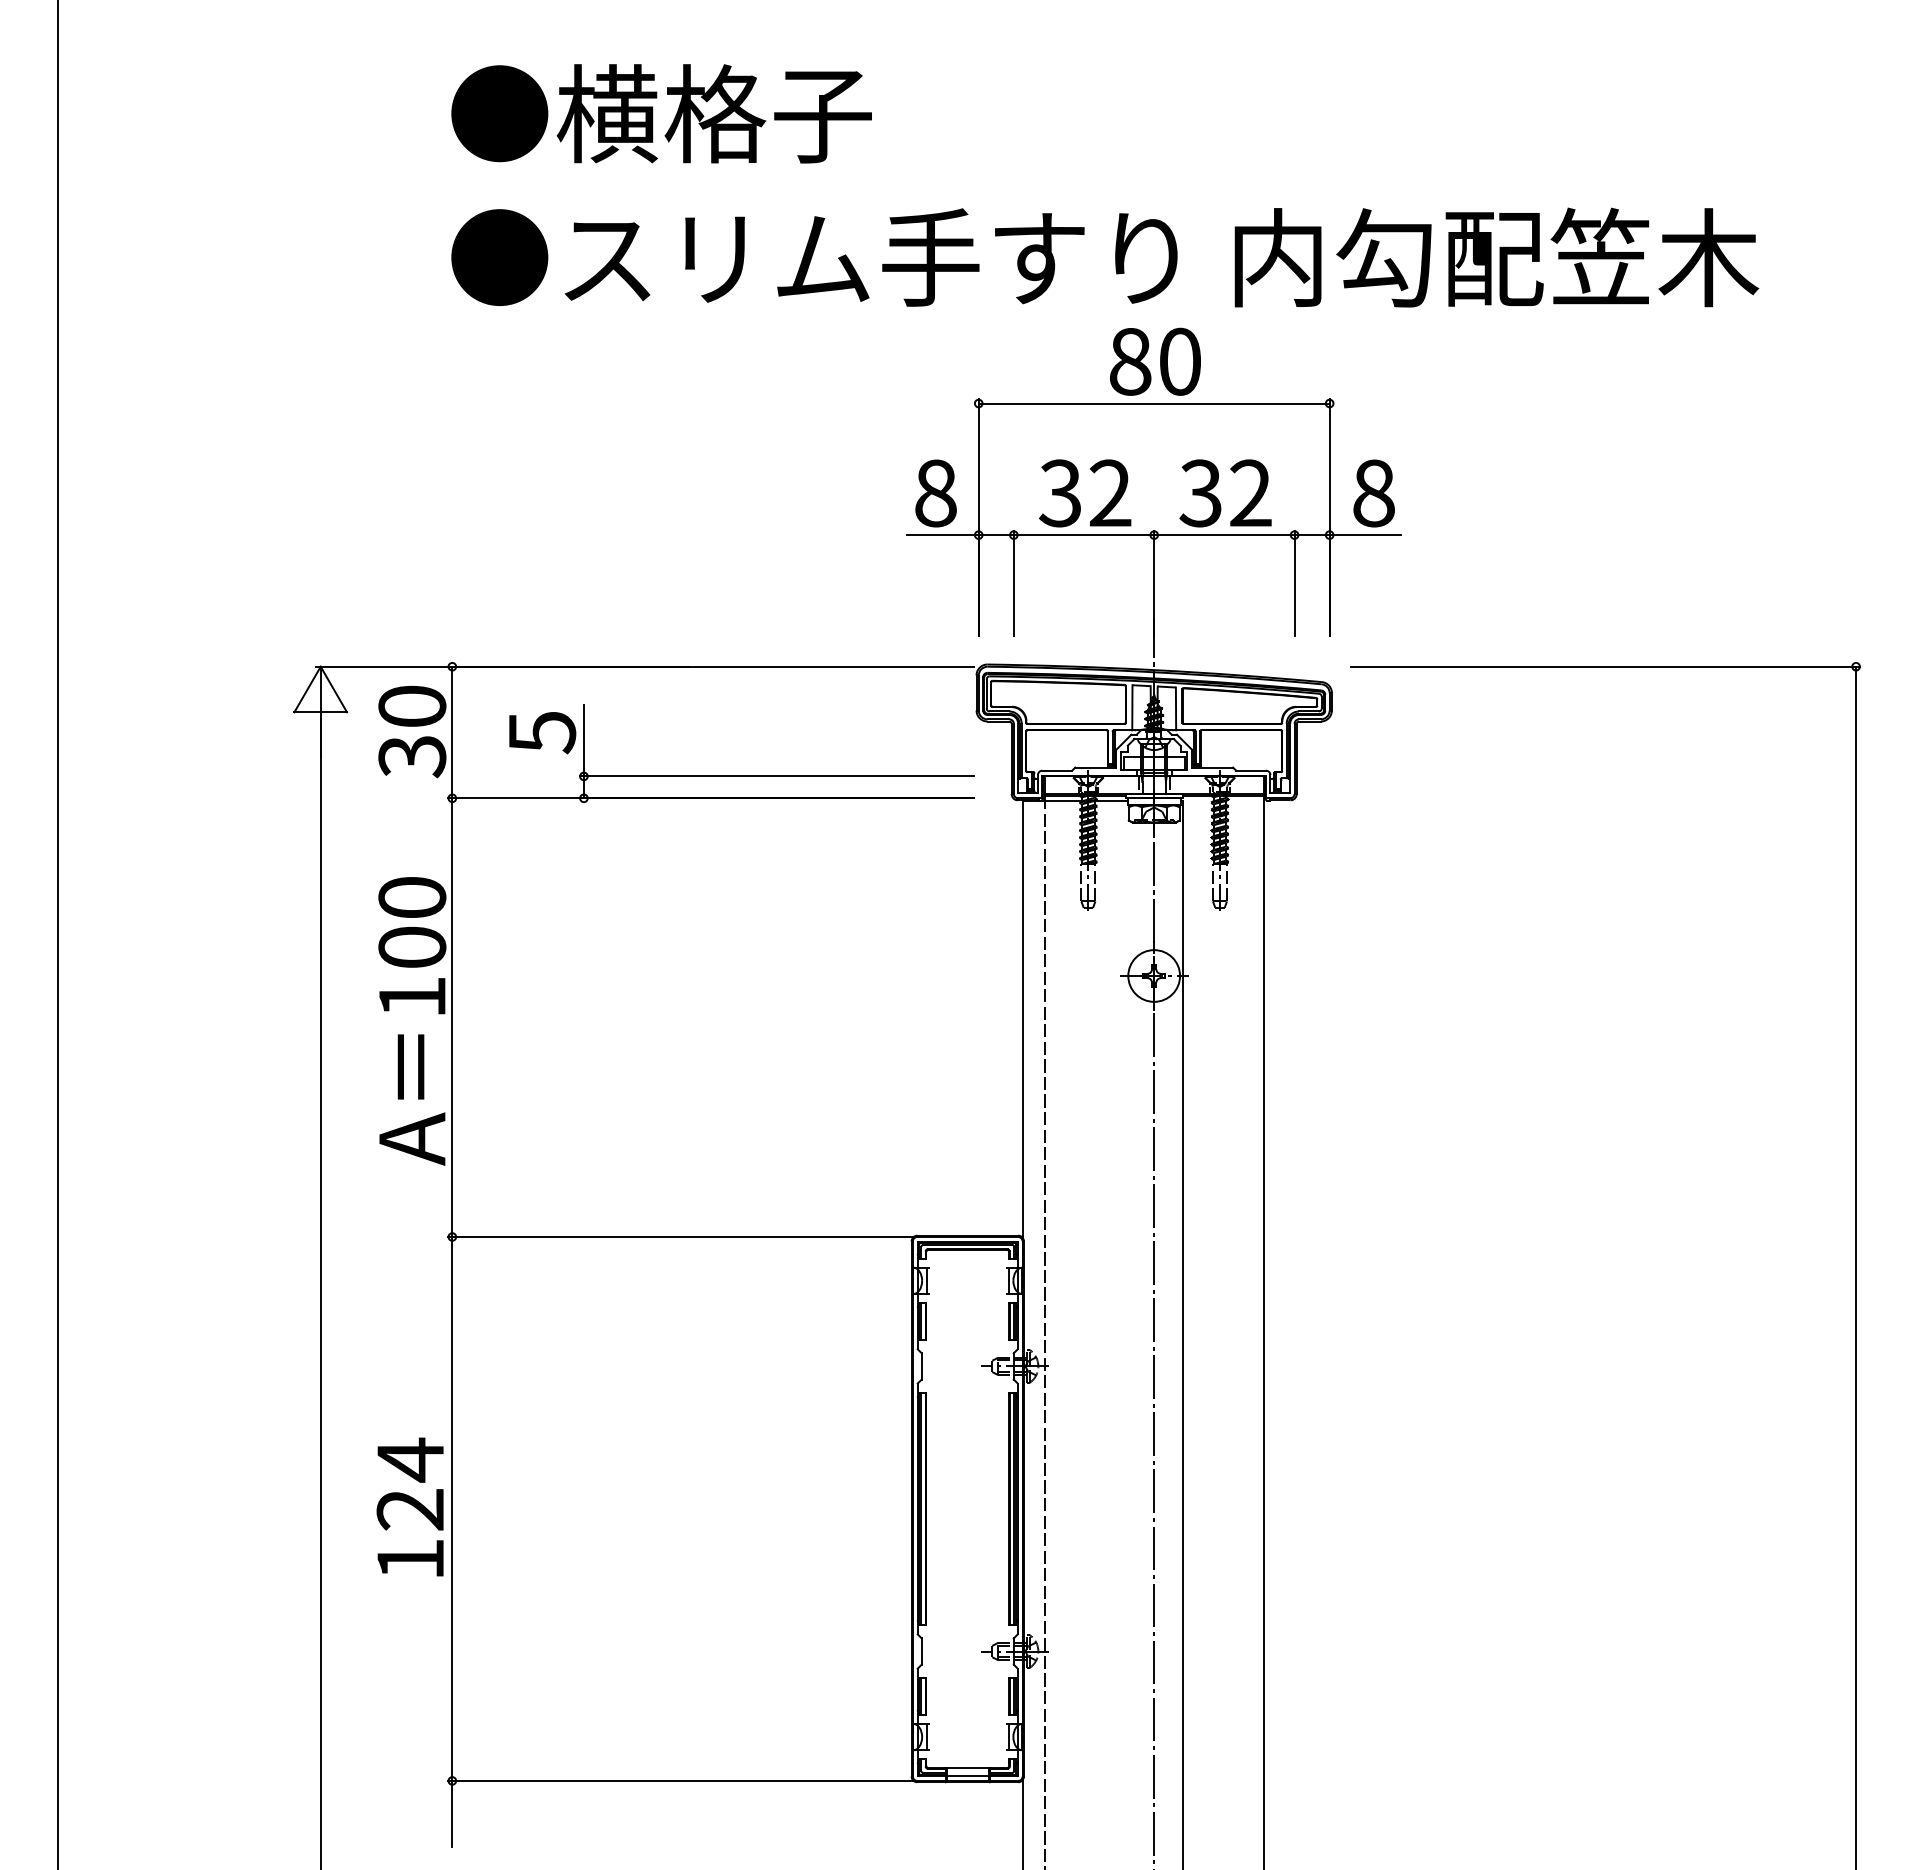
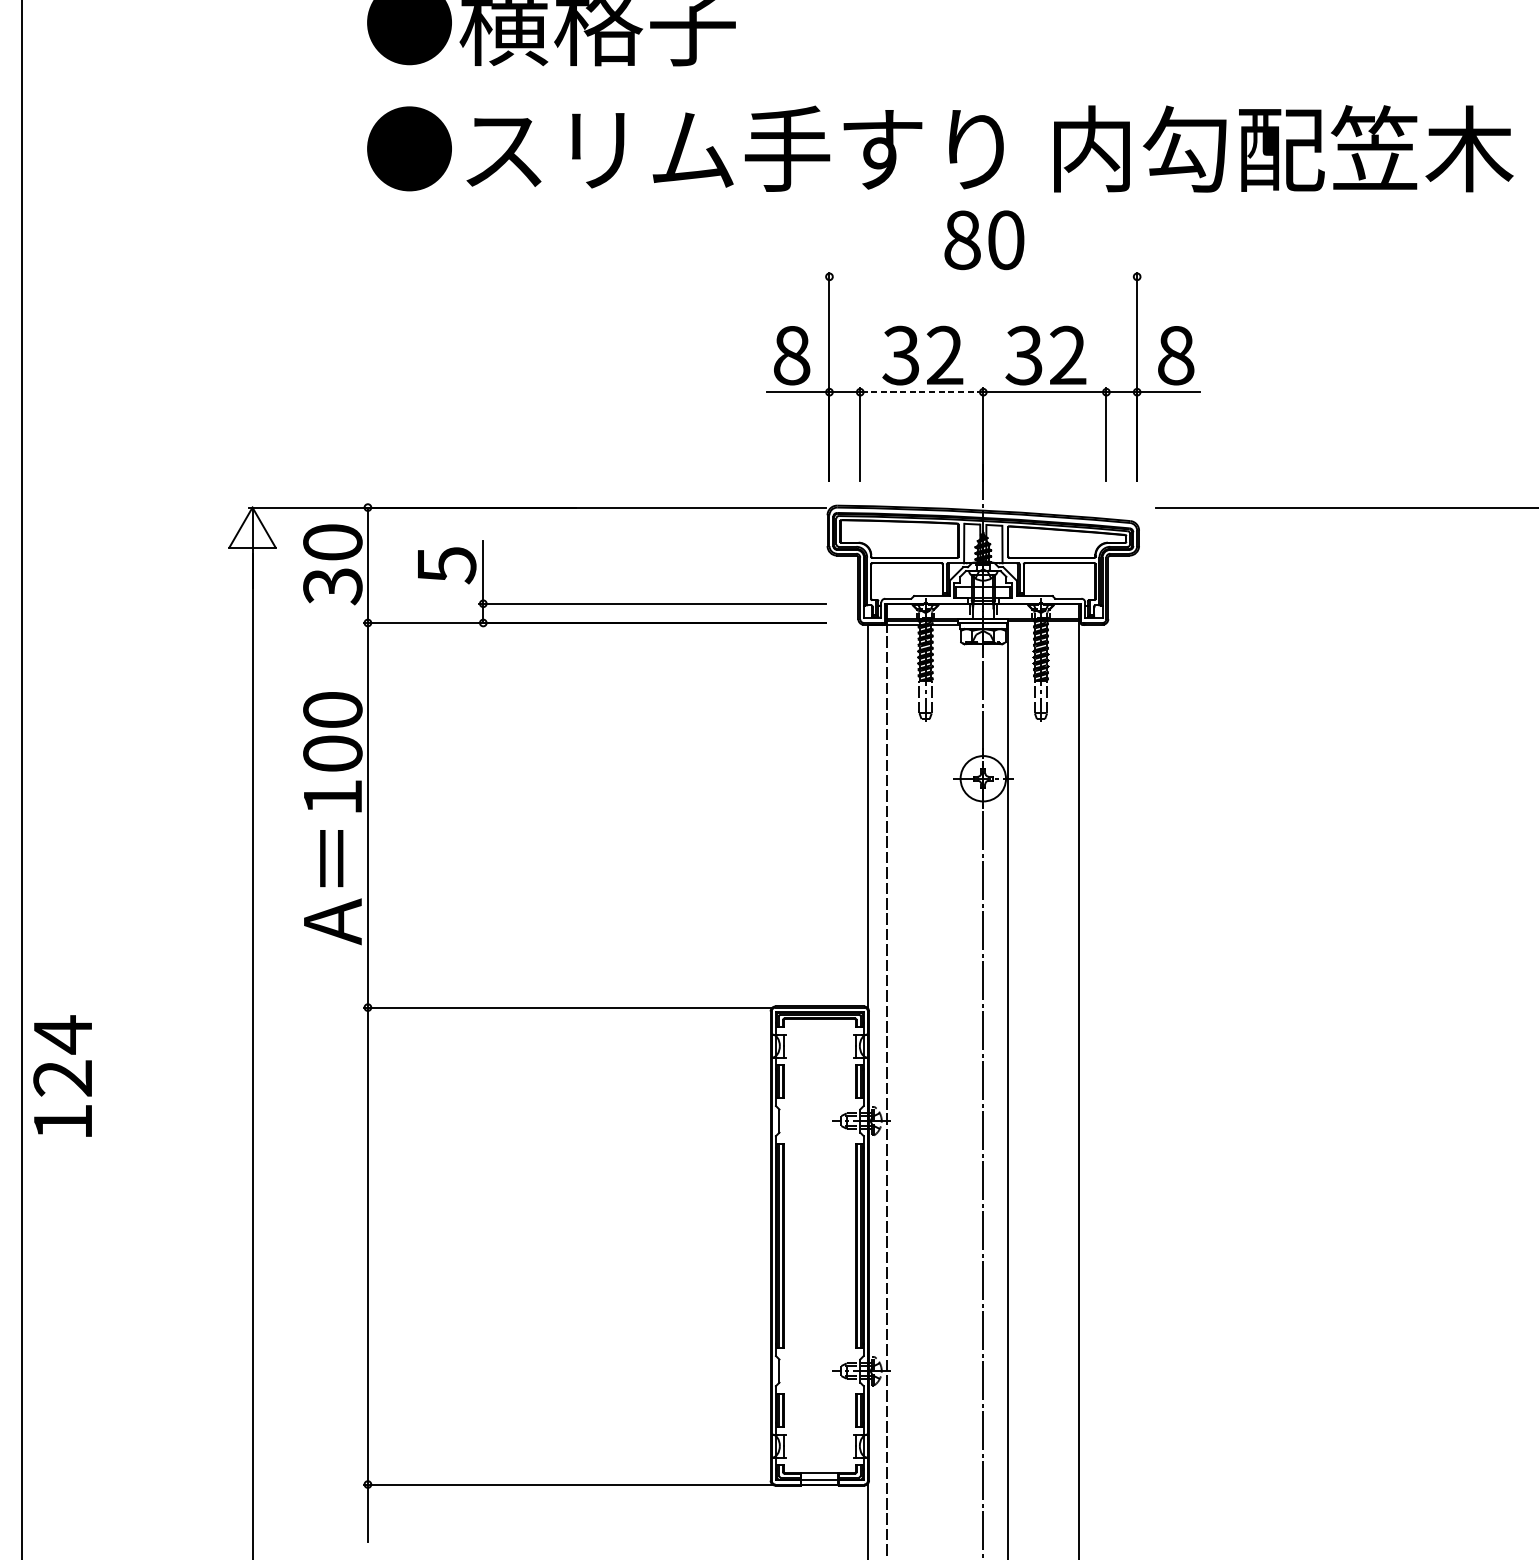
line: (1153, 403) -> (982, 276), removed
line: (1083, 535) -> (921, 392), solid -> dashed
text: (409, 1506) -> (62, 1075), moved

